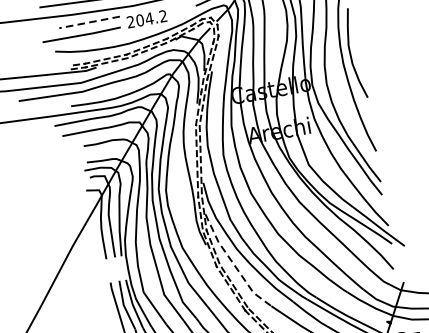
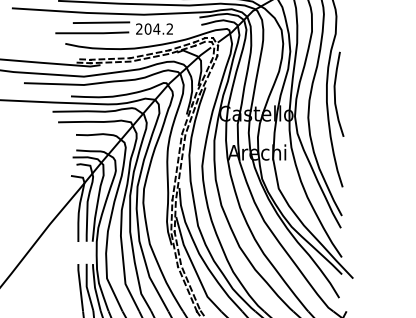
line: (89, 22) -> (101, 22), dashed -> solid
line: (233, 264) -> (193, 267), dashed -> solid

